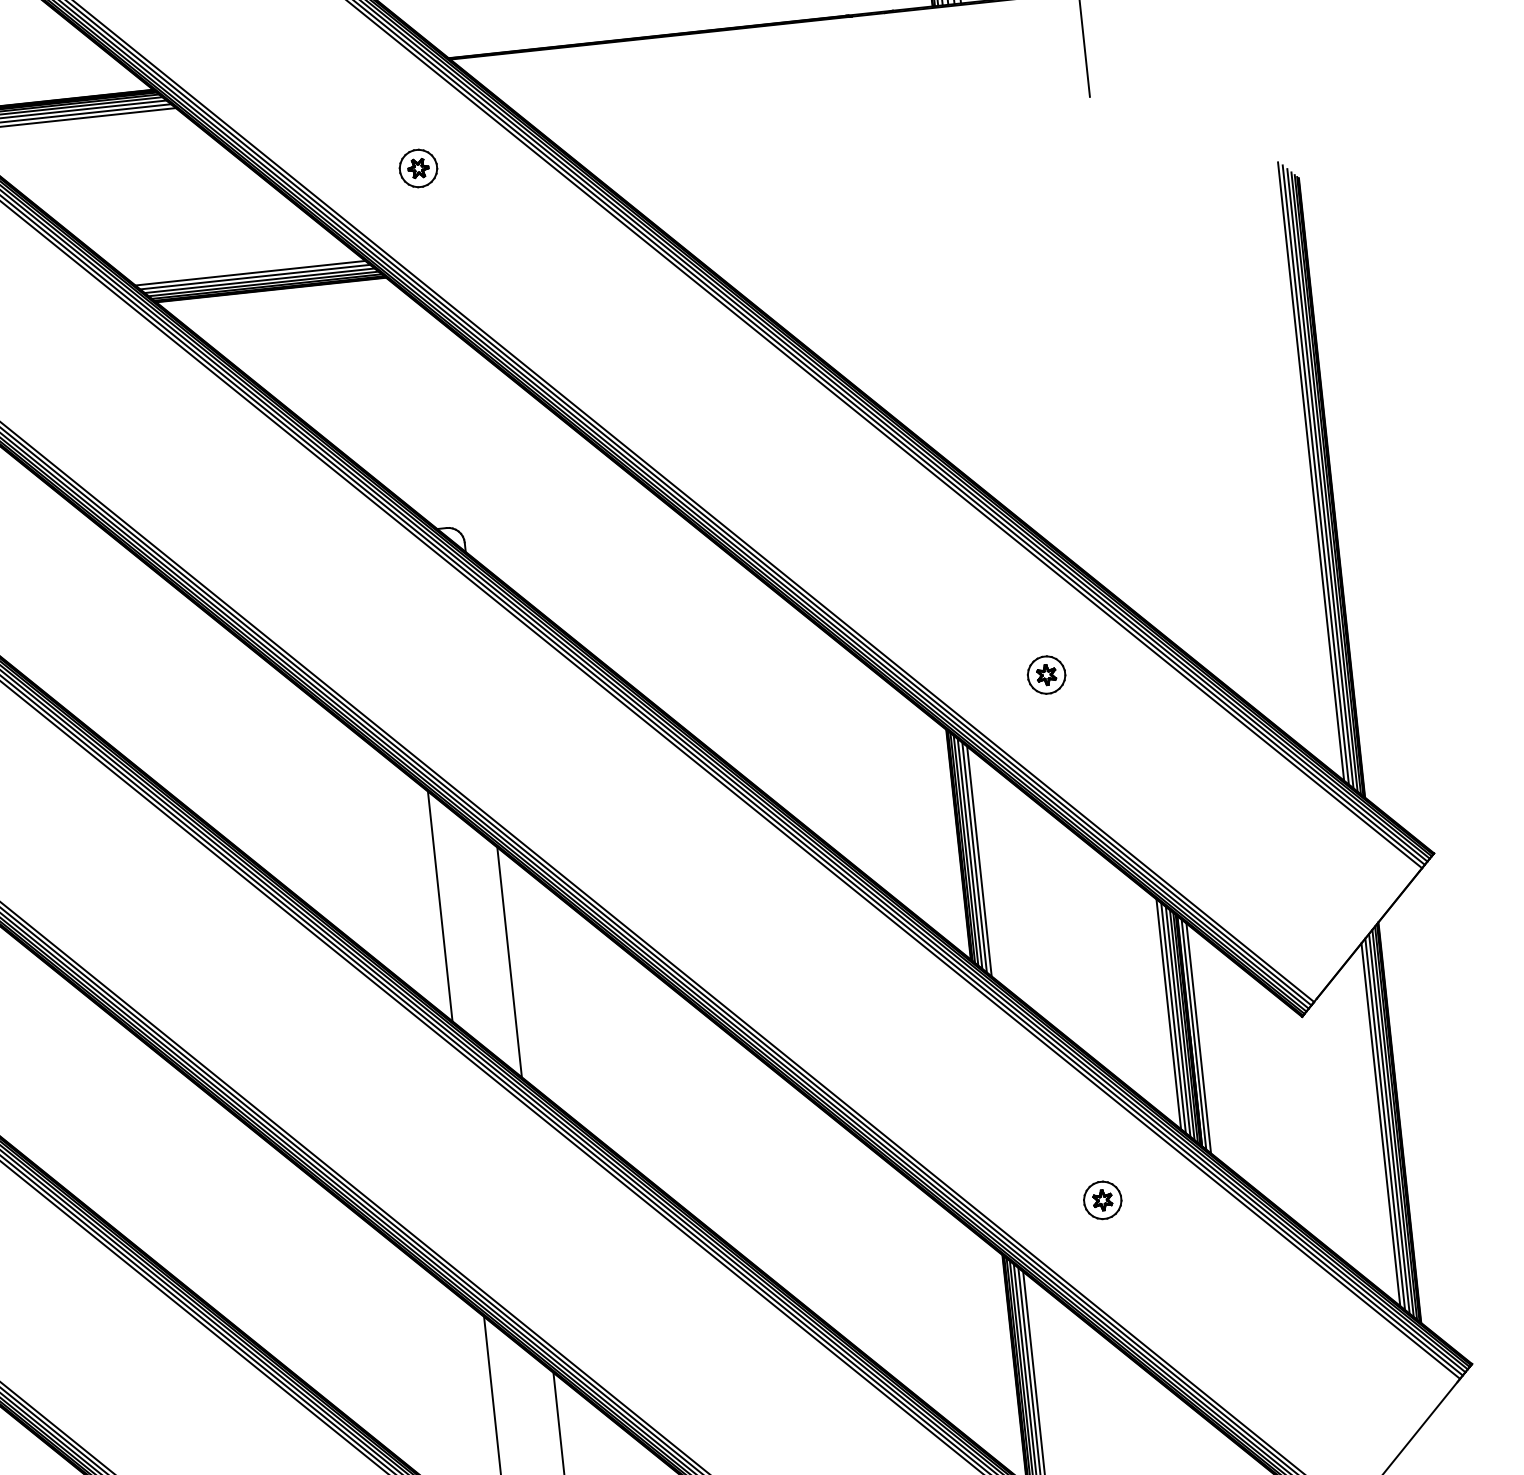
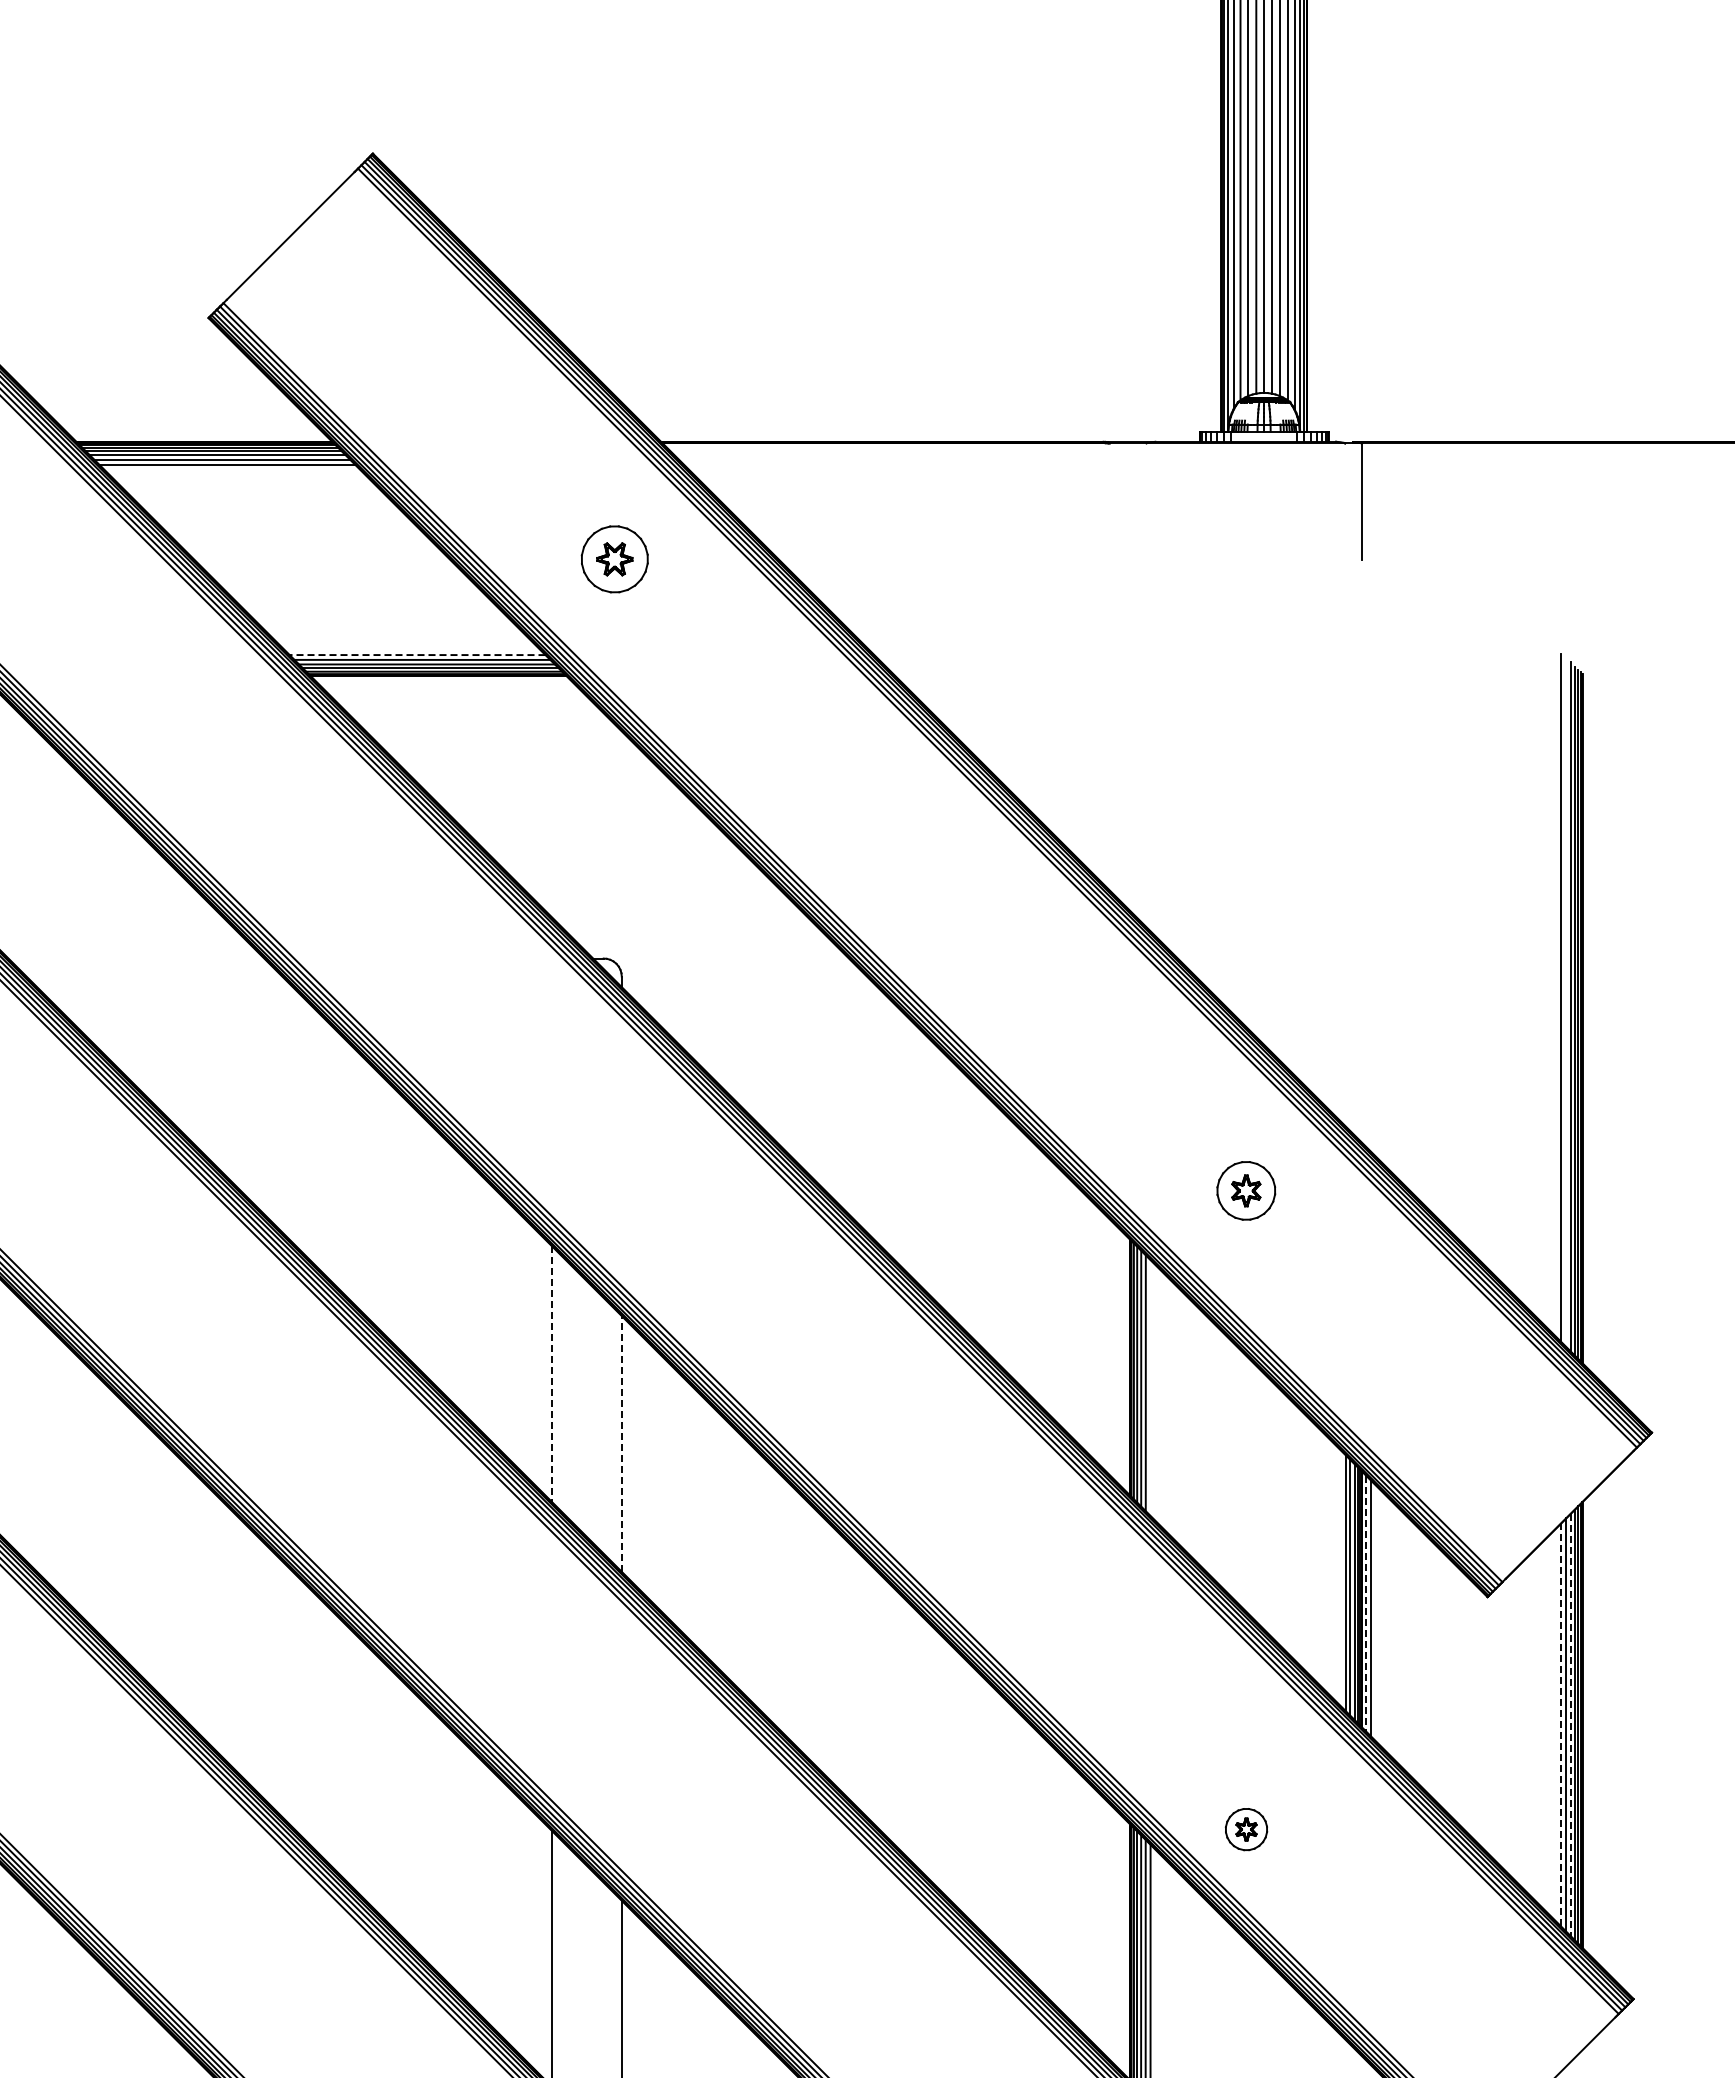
part: (418, 168) -> (614, 559), size x1.6
line: (250, 273) -> (417, 655), solid -> dashed
line: (1315, 474) -> (1566, 1001), removed
part: (1046, 674) -> (1246, 1190), size x1.4
line: (979, 860) -> (1150, 1387), removed
line: (440, 906) -> (552, 1374), solid -> dashed
line: (509, 962) -> (621, 1443), solid -> dashed
line: (1169, 1014) -> (1341, 1578), removed
line: (1194, 1034) -> (1366, 1603), solid -> dashed
line: (1380, 1124) -> (1561, 1724), solid -> dashed
line: (1389, 1124) -> (1570, 1725), solid -> dashed
part: (1102, 1200) -> (1246, 1829), moved

